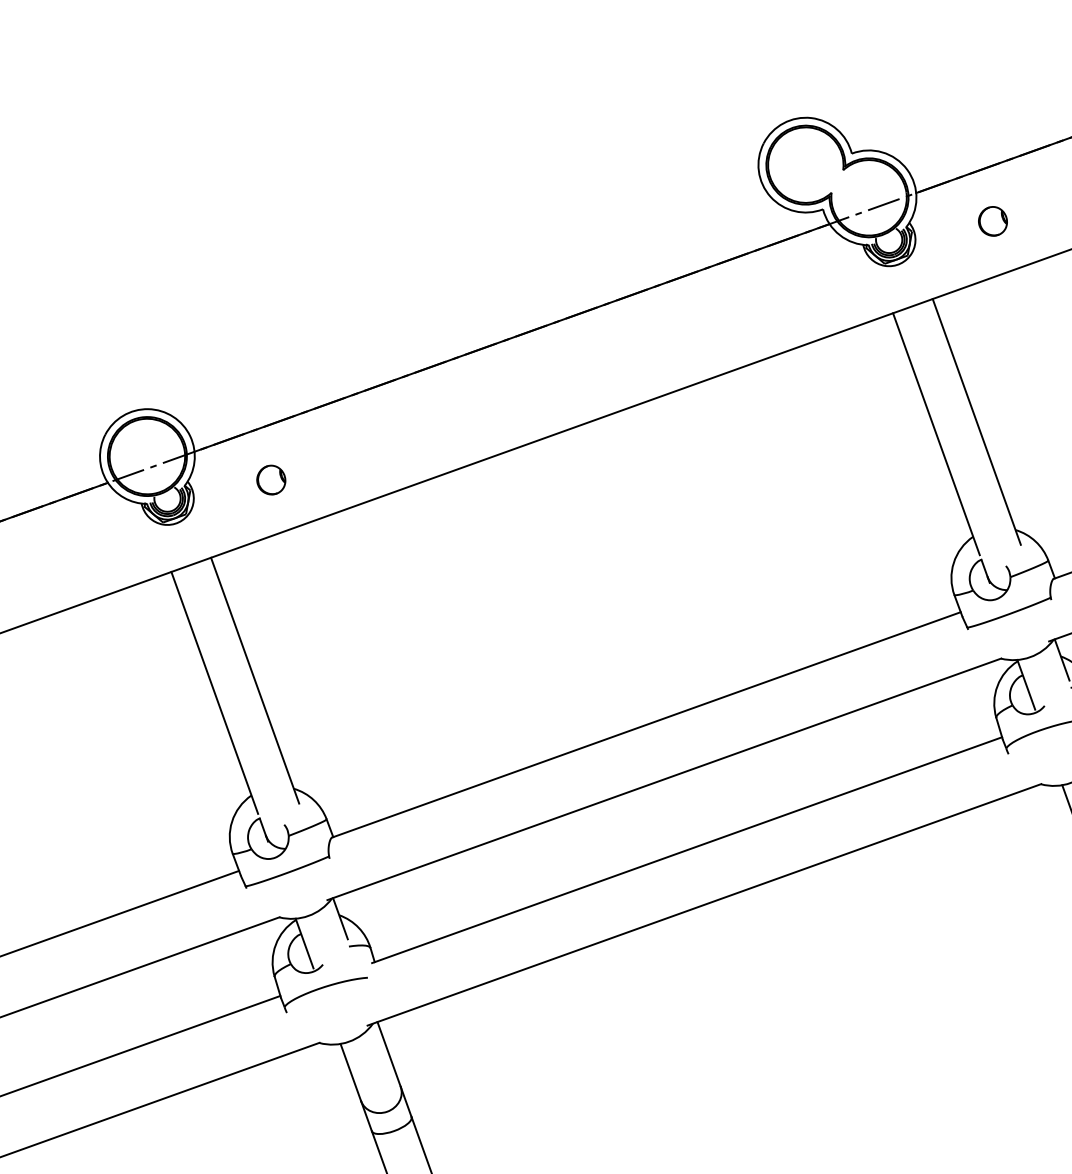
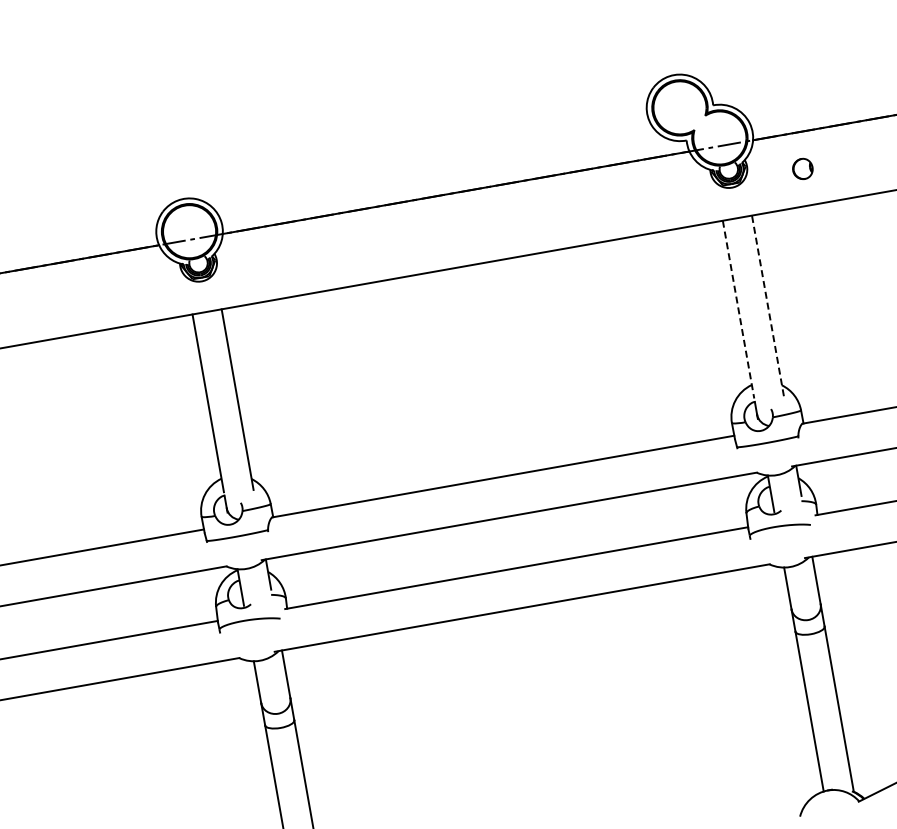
line: (976, 421) -> (767, 305), solid -> dashed
line: (936, 435) -> (738, 310), solid -> dashed
part: (271, 479) -> (272, 262), removed

